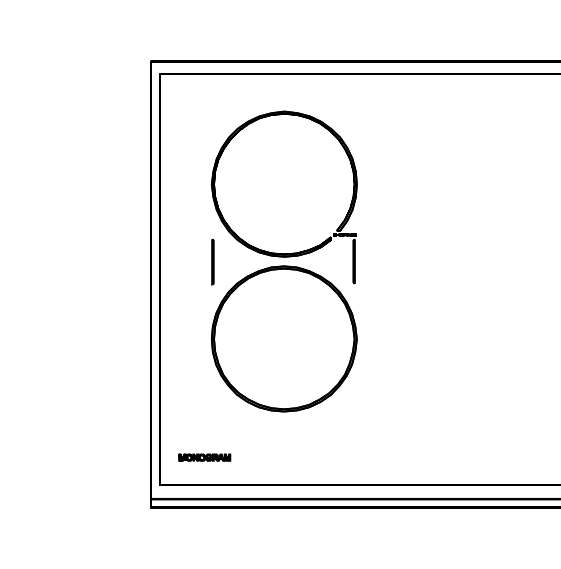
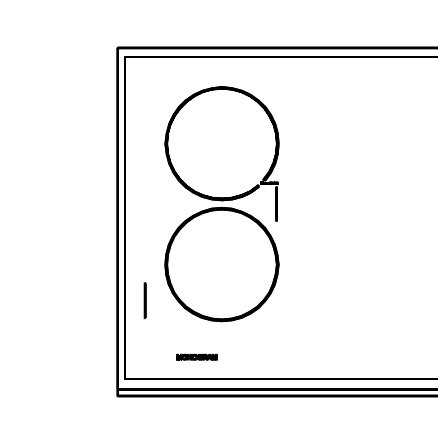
line: (211, 262) -> (144, 300), moved
part: (204, 456) -> (196, 356), moved

